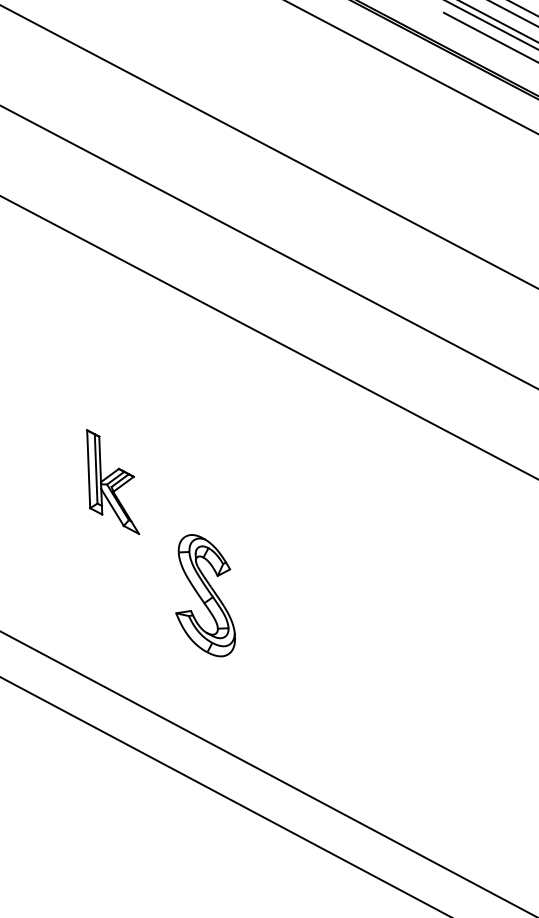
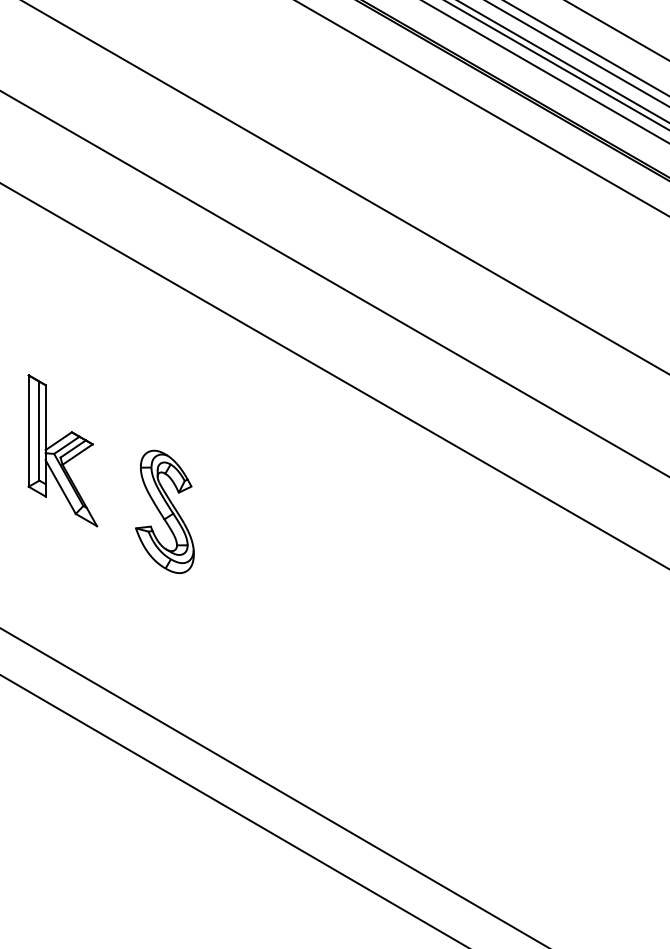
part: (112, 481) -> (62, 450), size x1.43
part: (204, 595) -> (164, 511), moved

